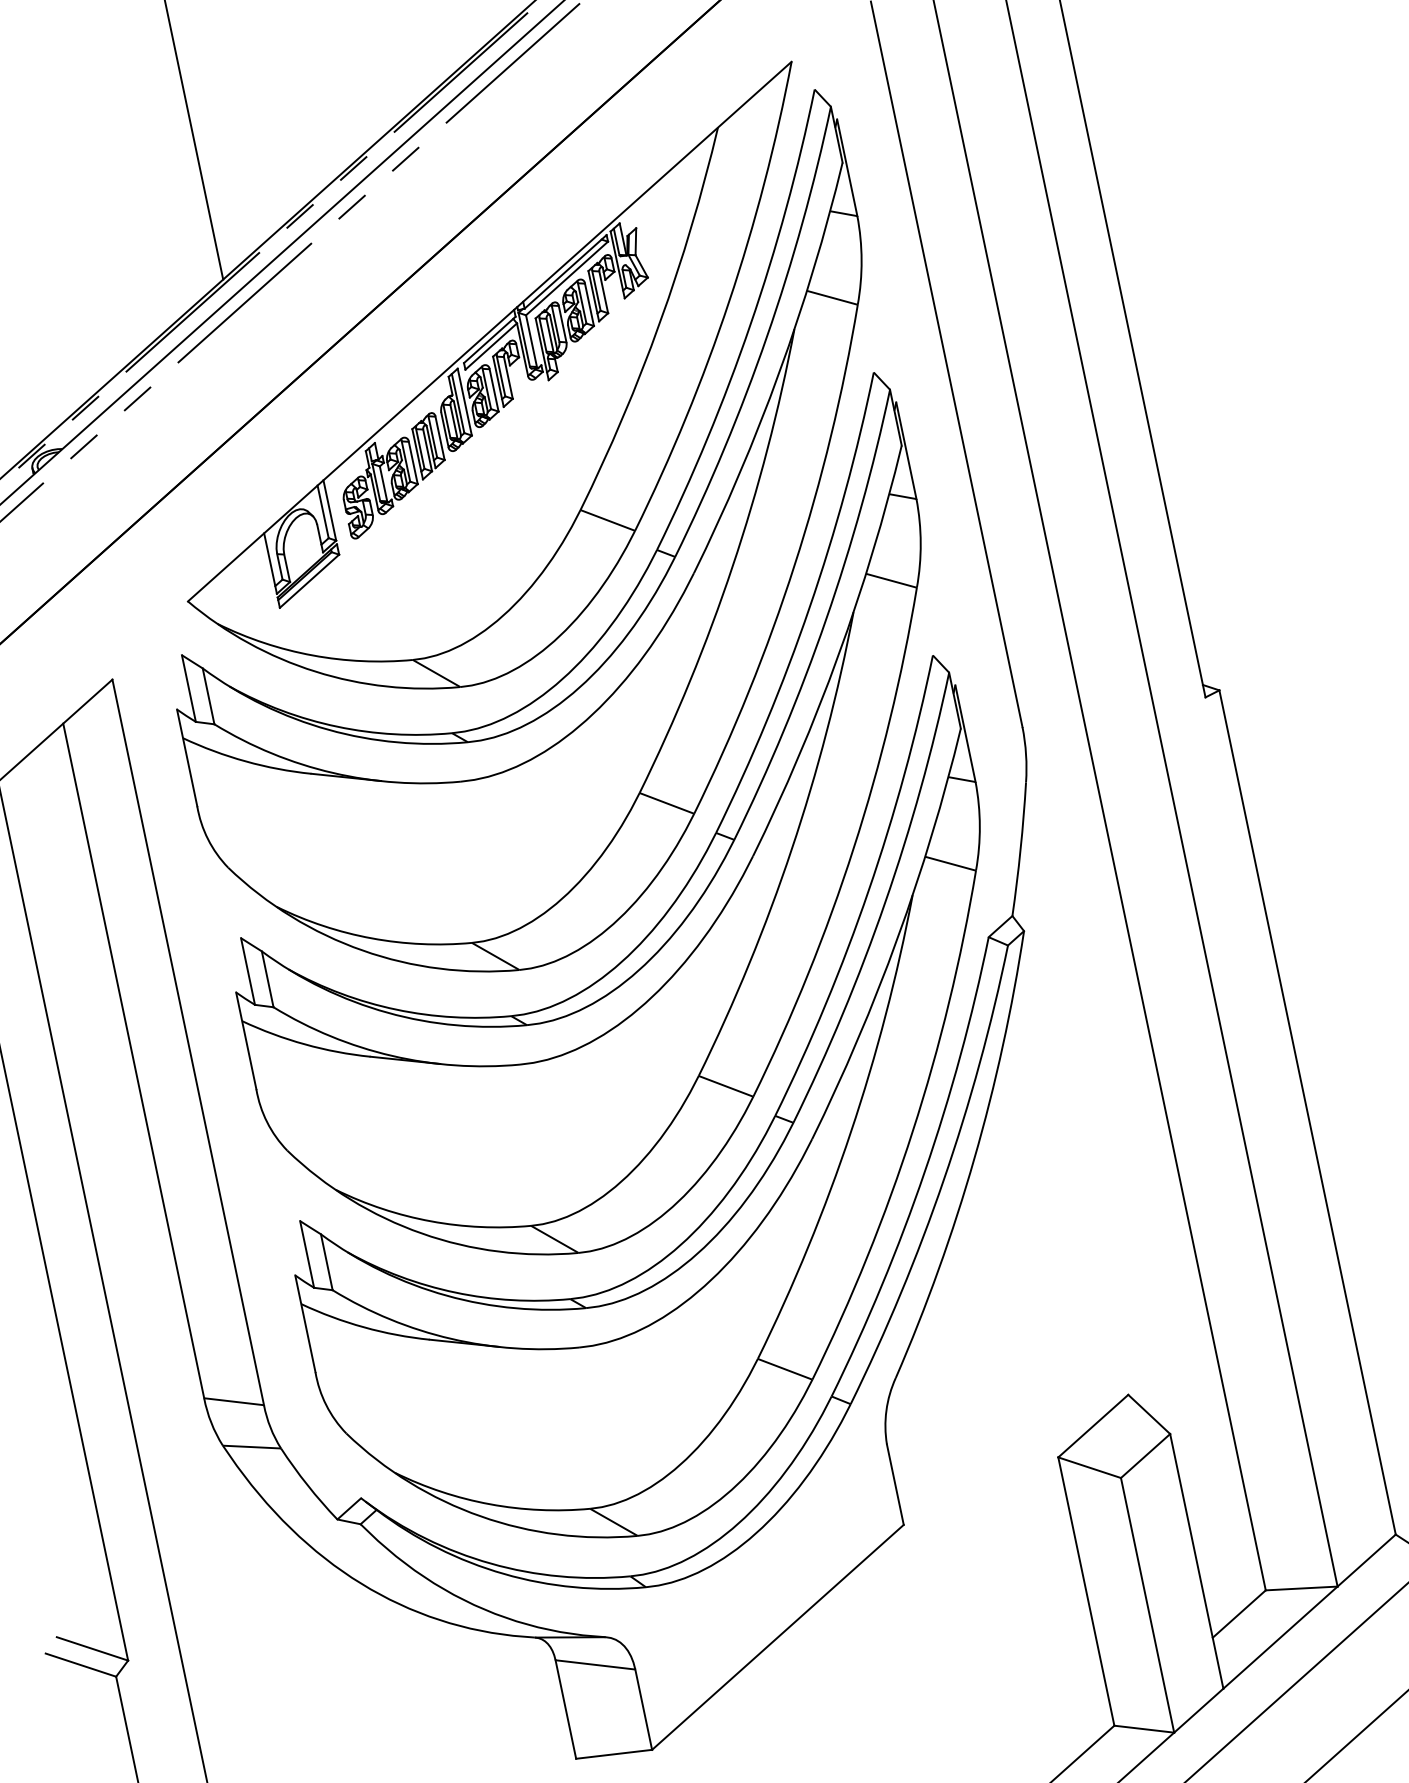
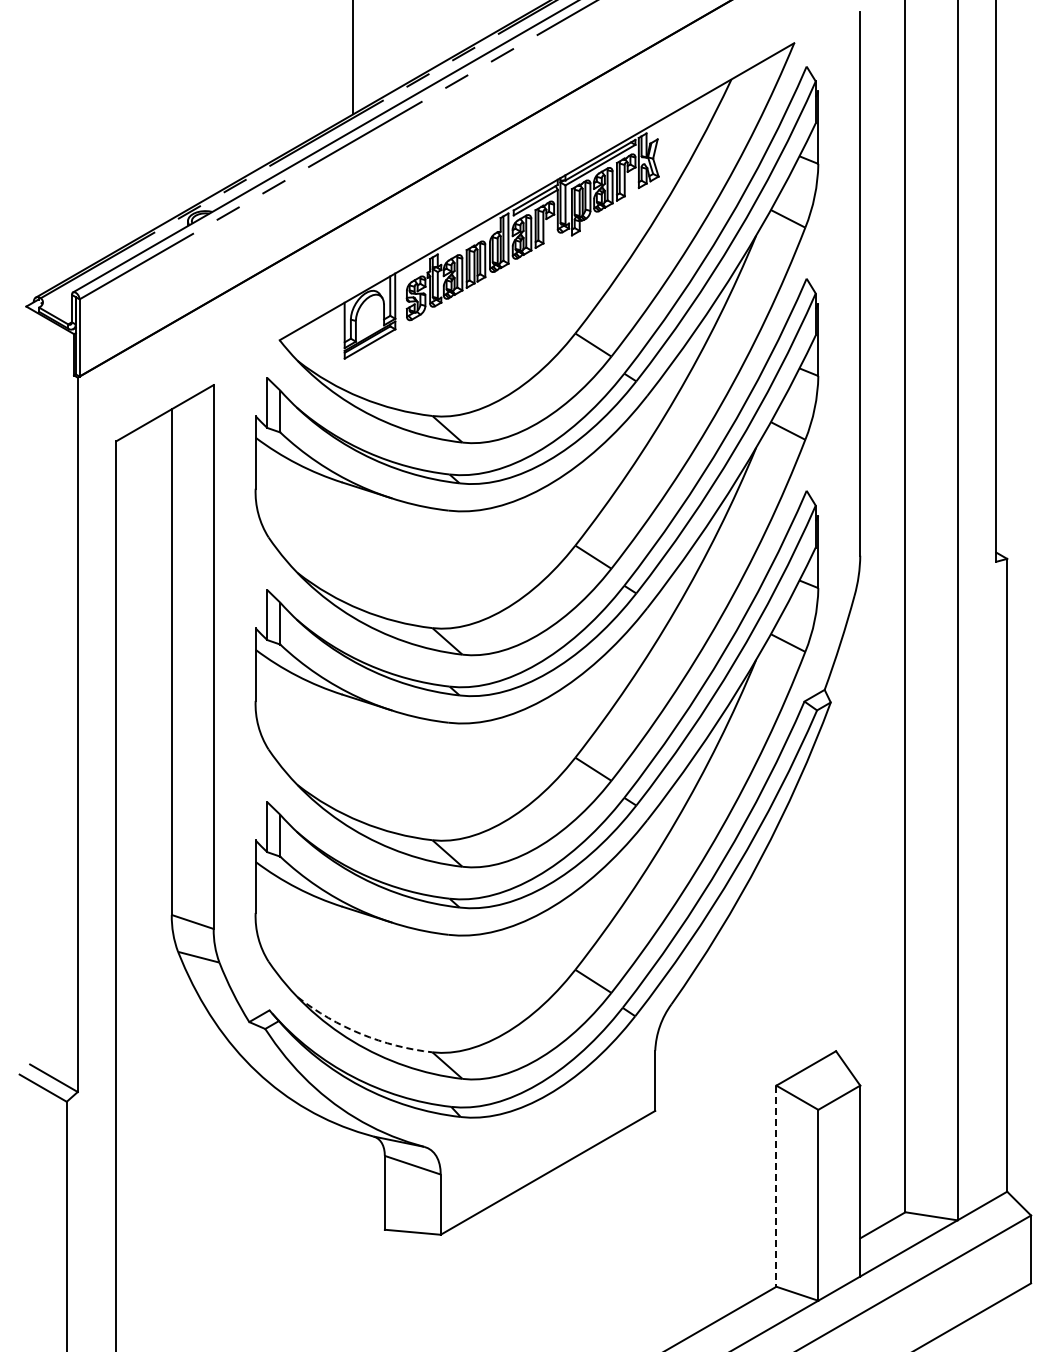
arc: (490, 1504) -> (361, 1034), solid -> dashed
line: (1086, 1591) -> (776, 1186), solid -> dashed

